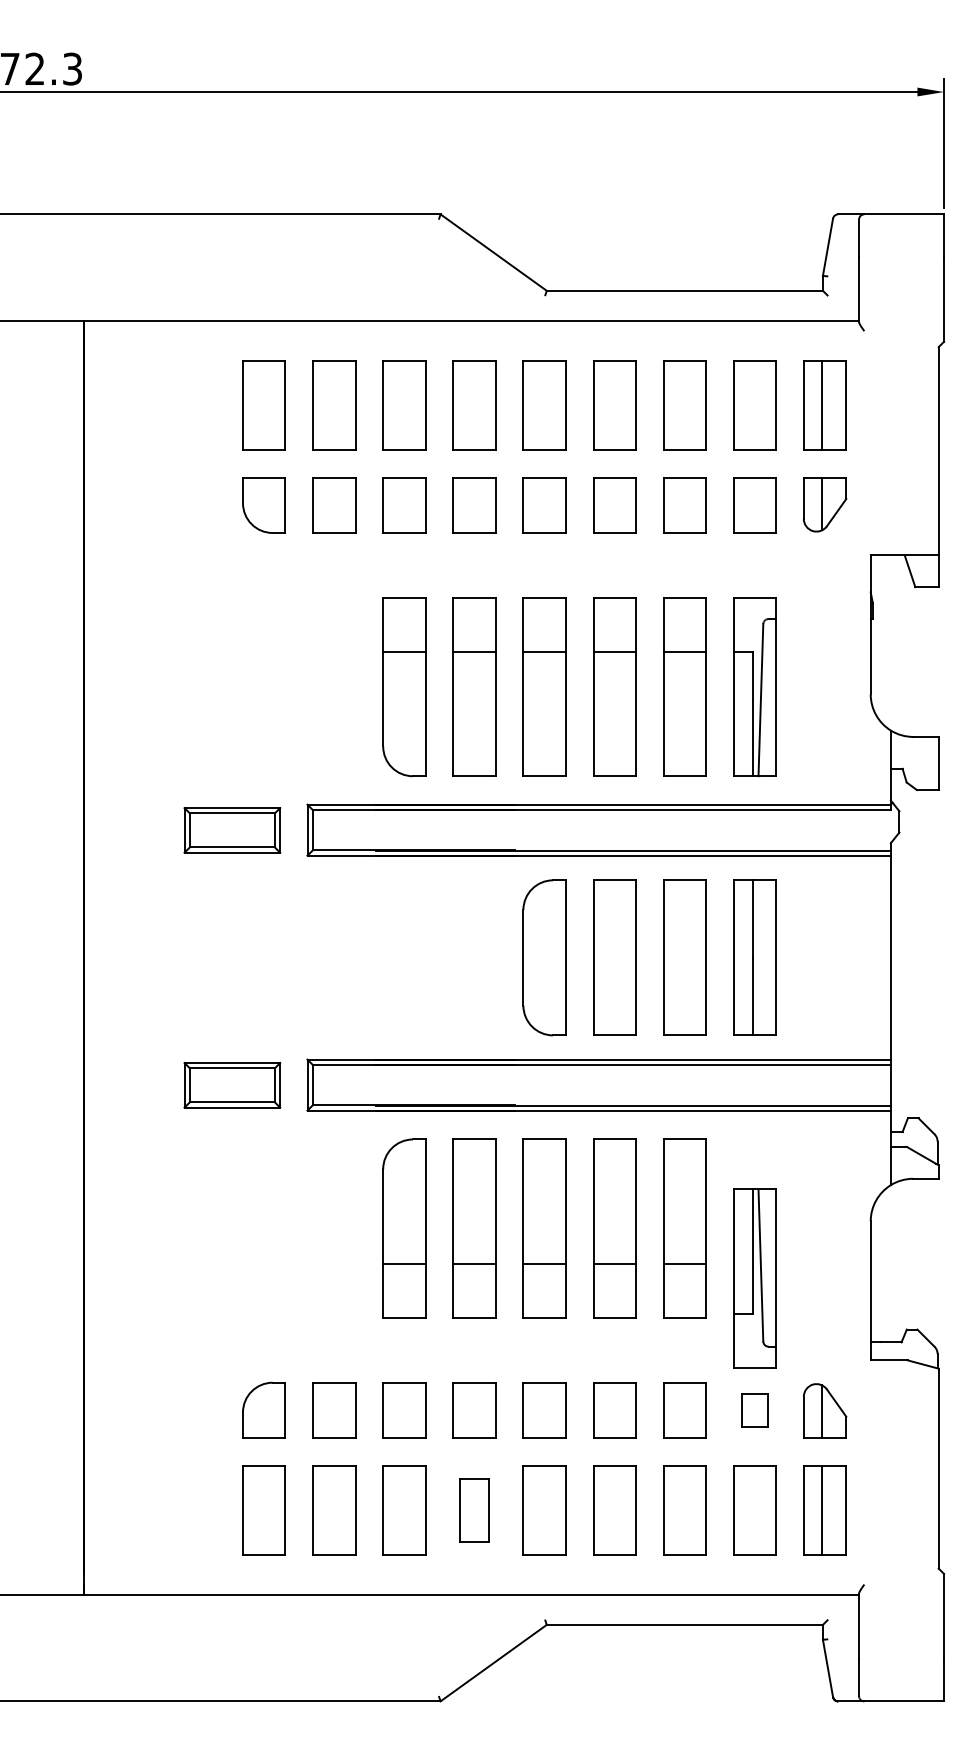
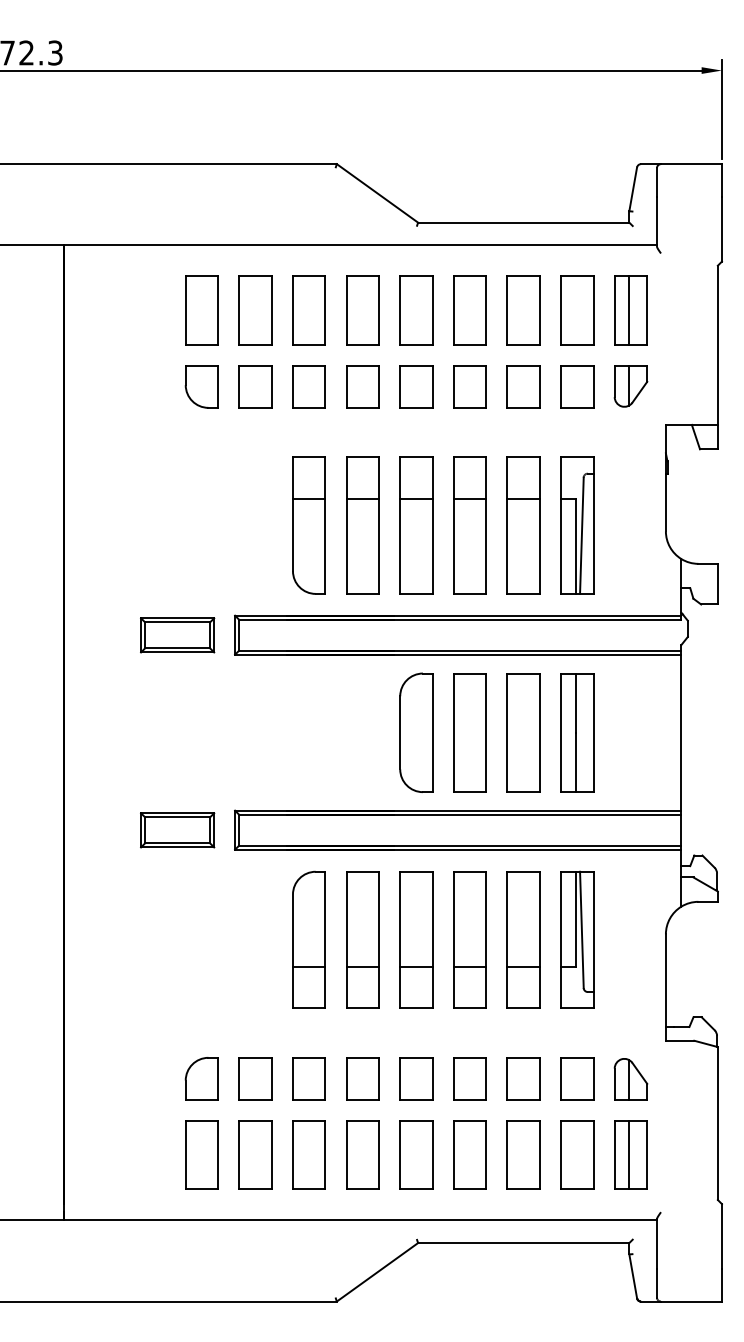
part: (754, 1278) -> (576, 939), moved
part: (754, 1410) -> (576, 1079), size x1.67
part: (474, 1510) -> (362, 1155), size x1.43

